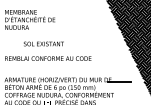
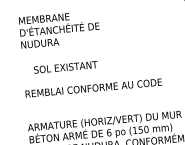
text: (43, 43) -> (65, 66), moved

